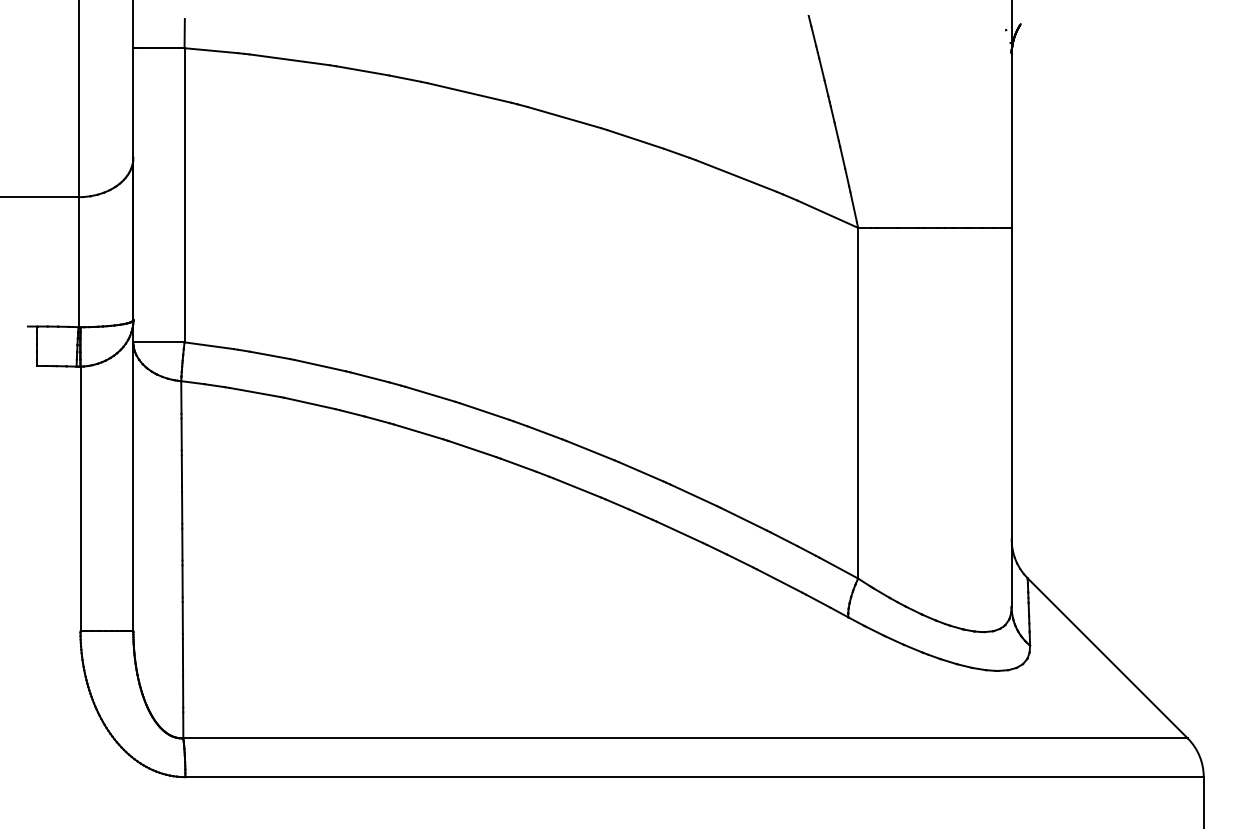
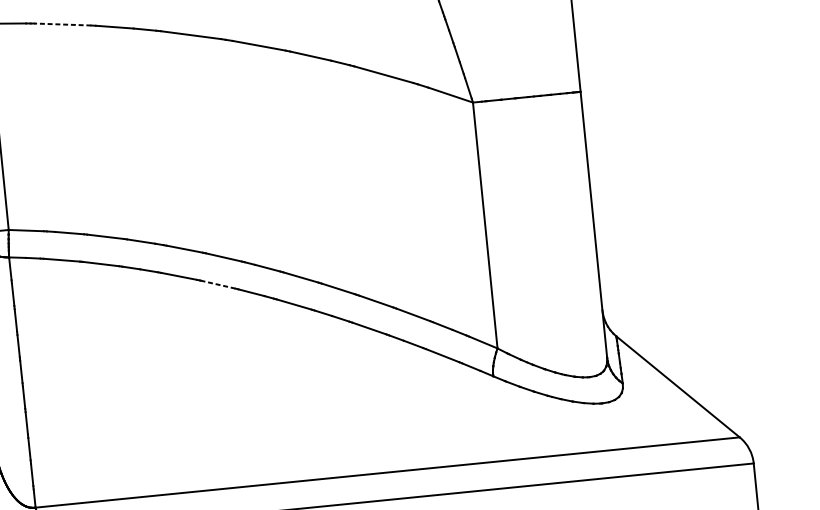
line: (289, 59) -> (62, 24), solid -> dashed
line: (472, 448) -> (218, 284), solid -> dashed

